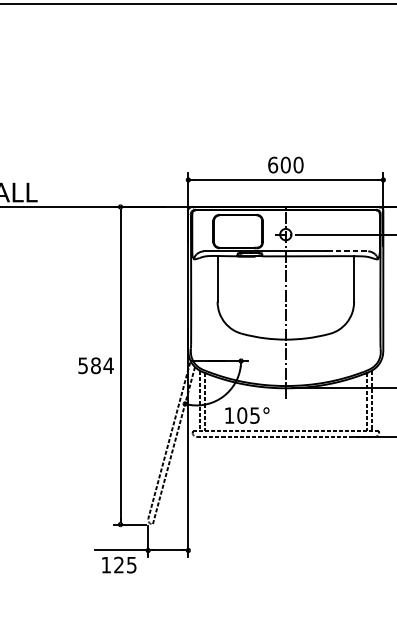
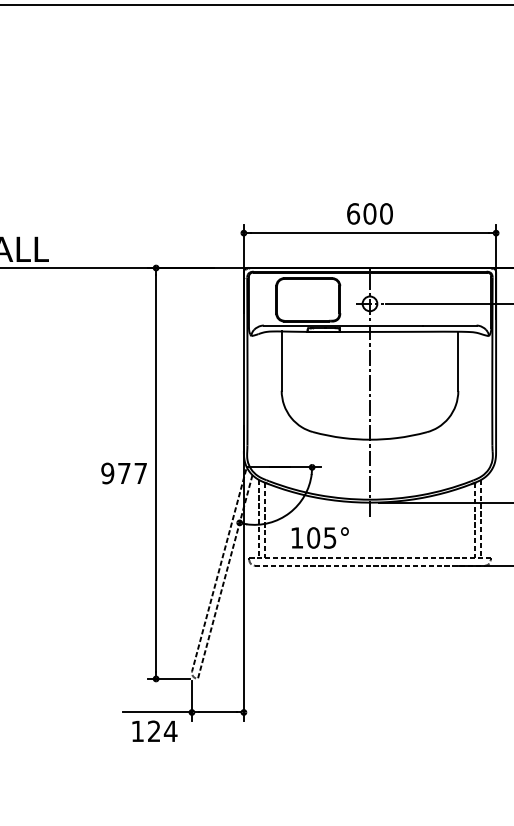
line: (347, 251) -> (449, 325), dashed -> solid
text: (96, 365) -> (124, 473), 584 -> 977
text: (131, 565) -> (170, 731), 125 -> 124

